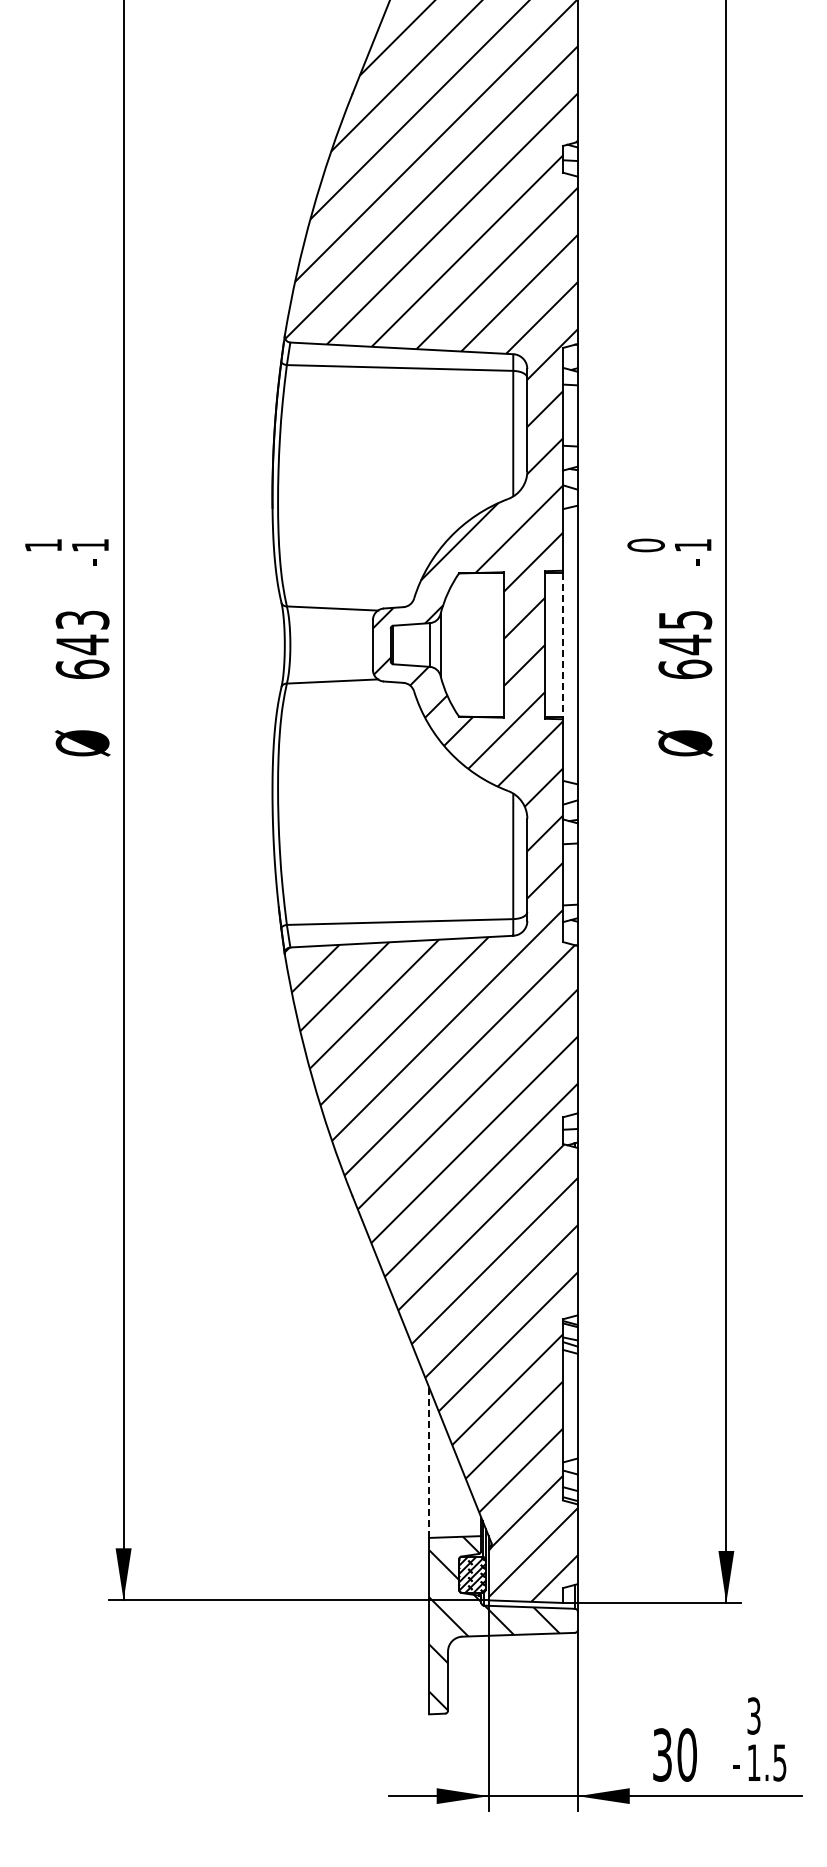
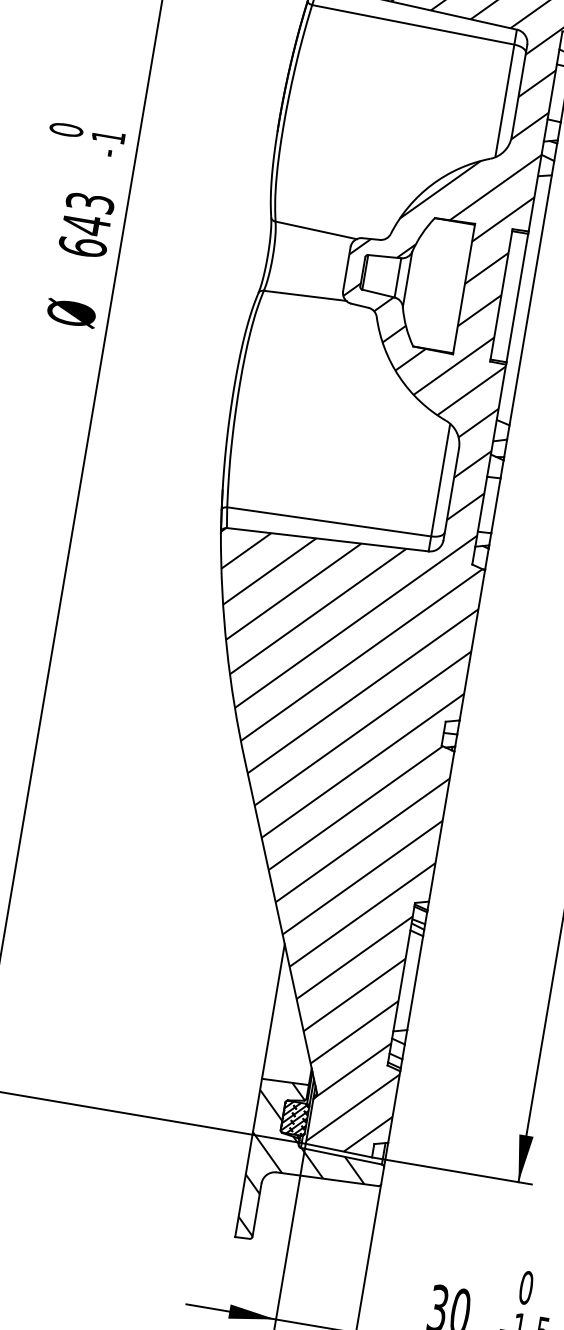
text: (43, 545) -> (66, 129), 1 -> 0
line: (562, 645) -> (516, 298), dashed -> solid
line: (429, 1462) -> (273, 1011), dashed -> solid
text: (753, 1715) -> (525, 1287), 3 -> 0

